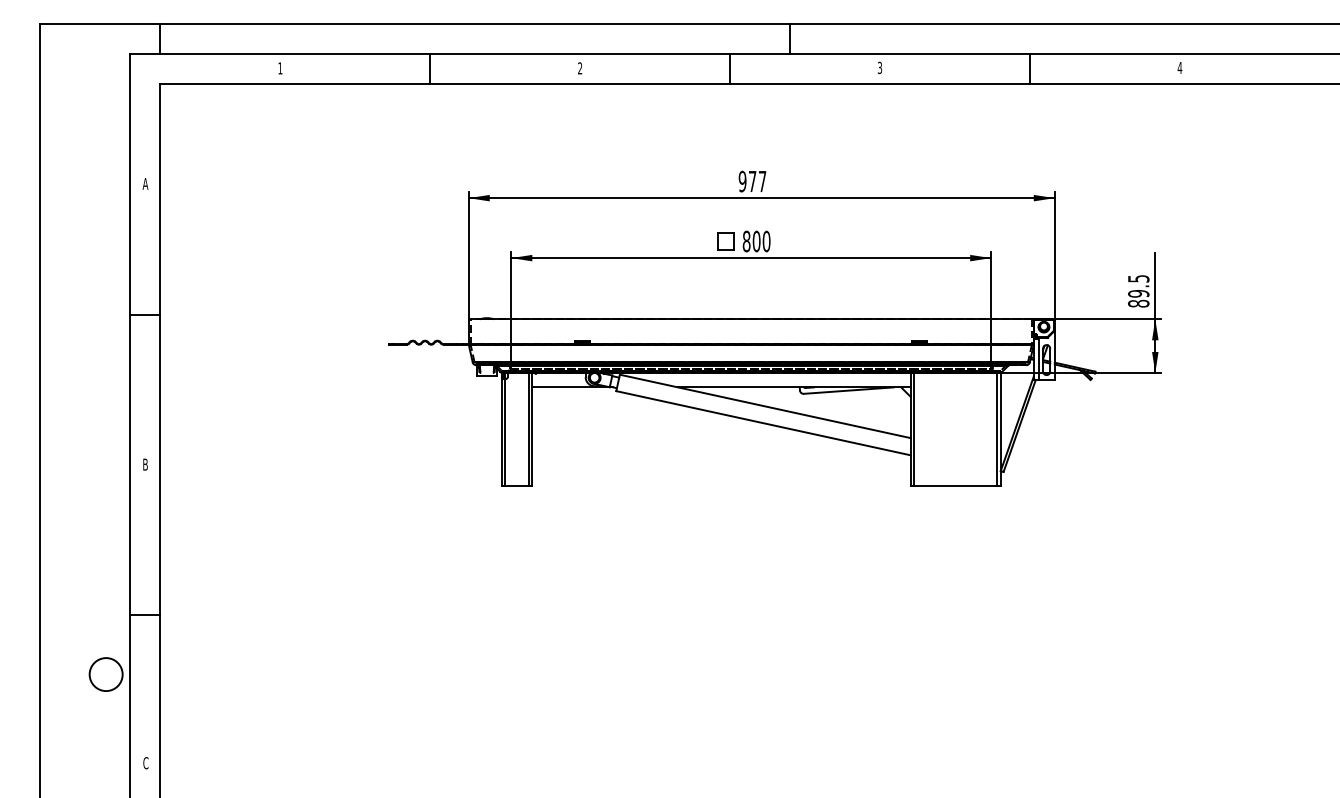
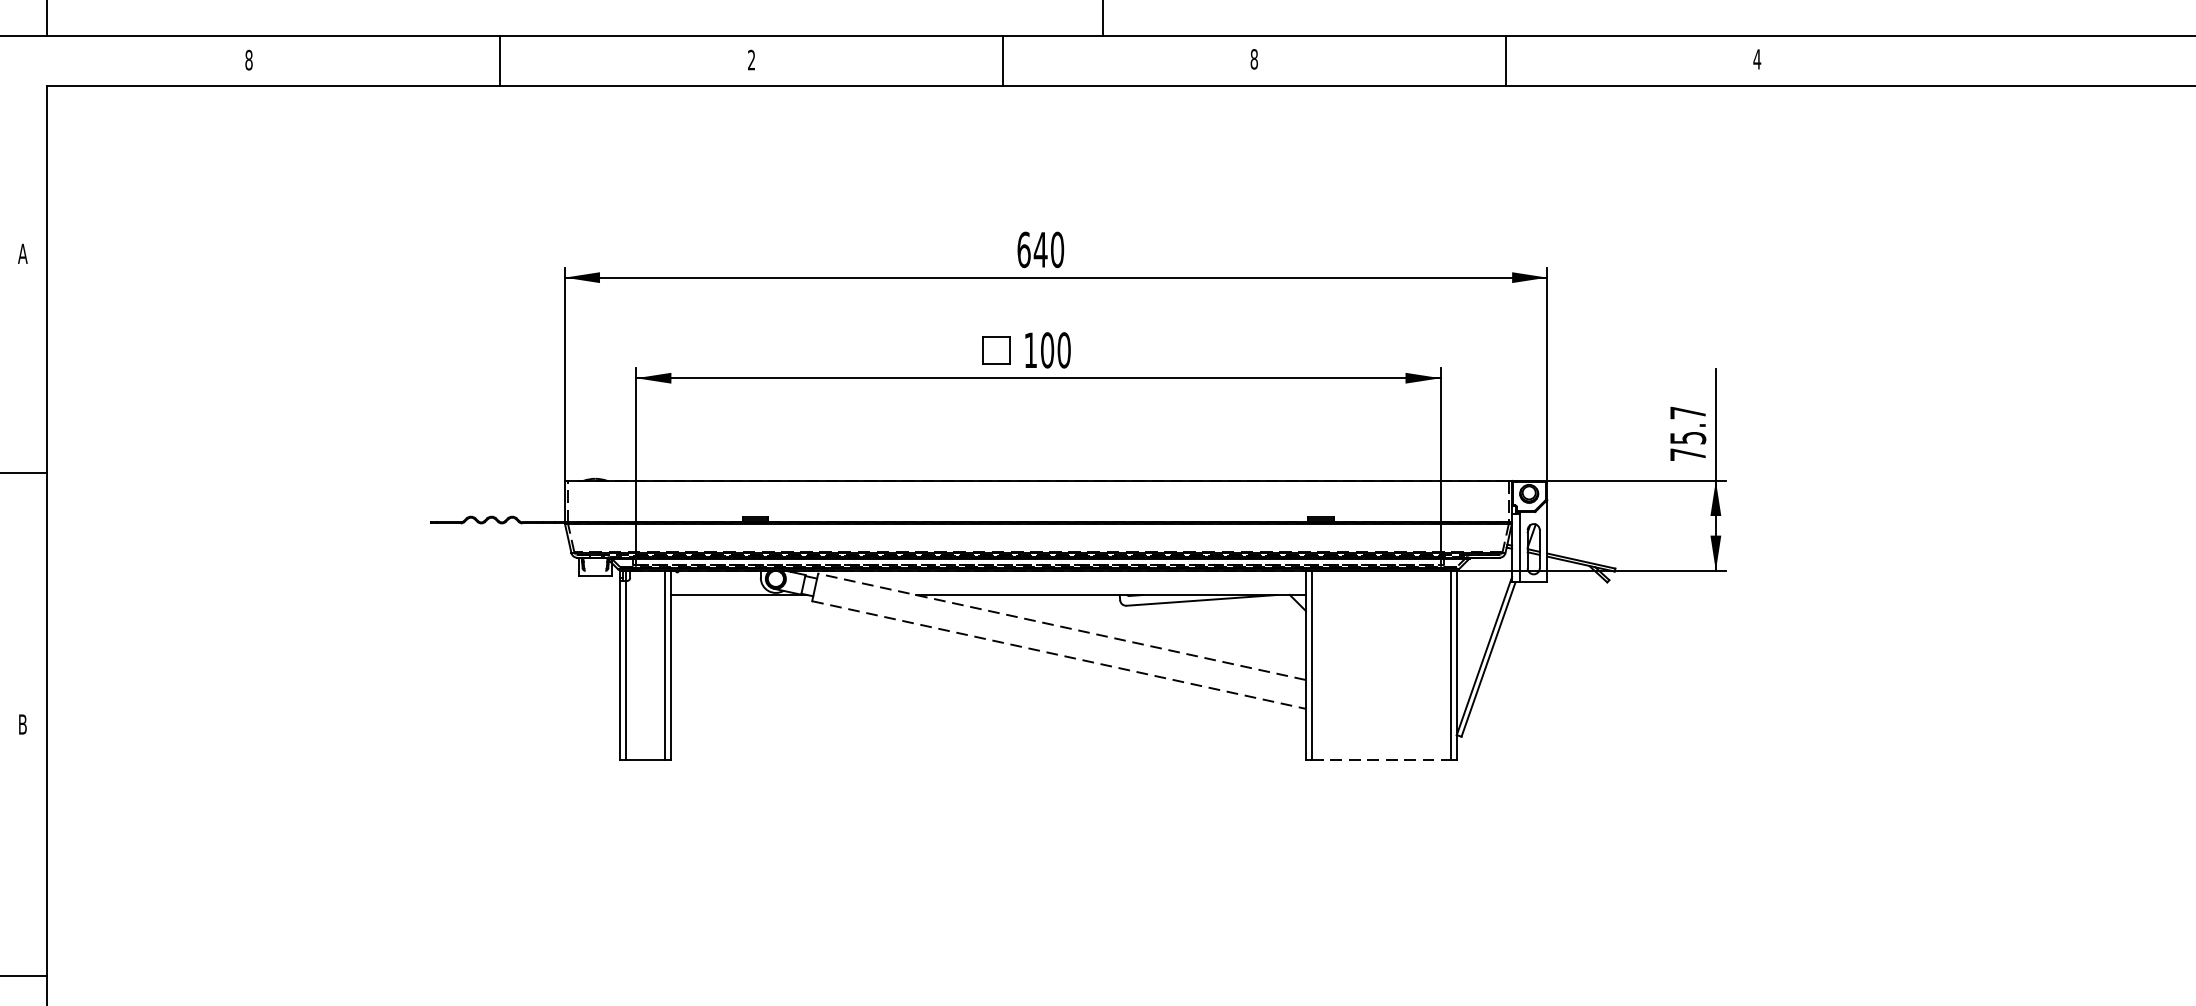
text: (879, 67) -> (1253, 58), 3 -> 8
text: (280, 68) -> (249, 60), 1 -> 8
text: (752, 181) -> (1040, 249), 977 -> 640
text: (746, 241) -> (1030, 350), 800 -> 100
text: (1138, 291) -> (1687, 434), 89.5 -> 75.7
line: (765, 406) -> (1062, 626), solid -> dashed
line: (763, 423) -> (1058, 655), solid -> dashed
line: (956, 485) -> (1382, 759), solid -> dashed

